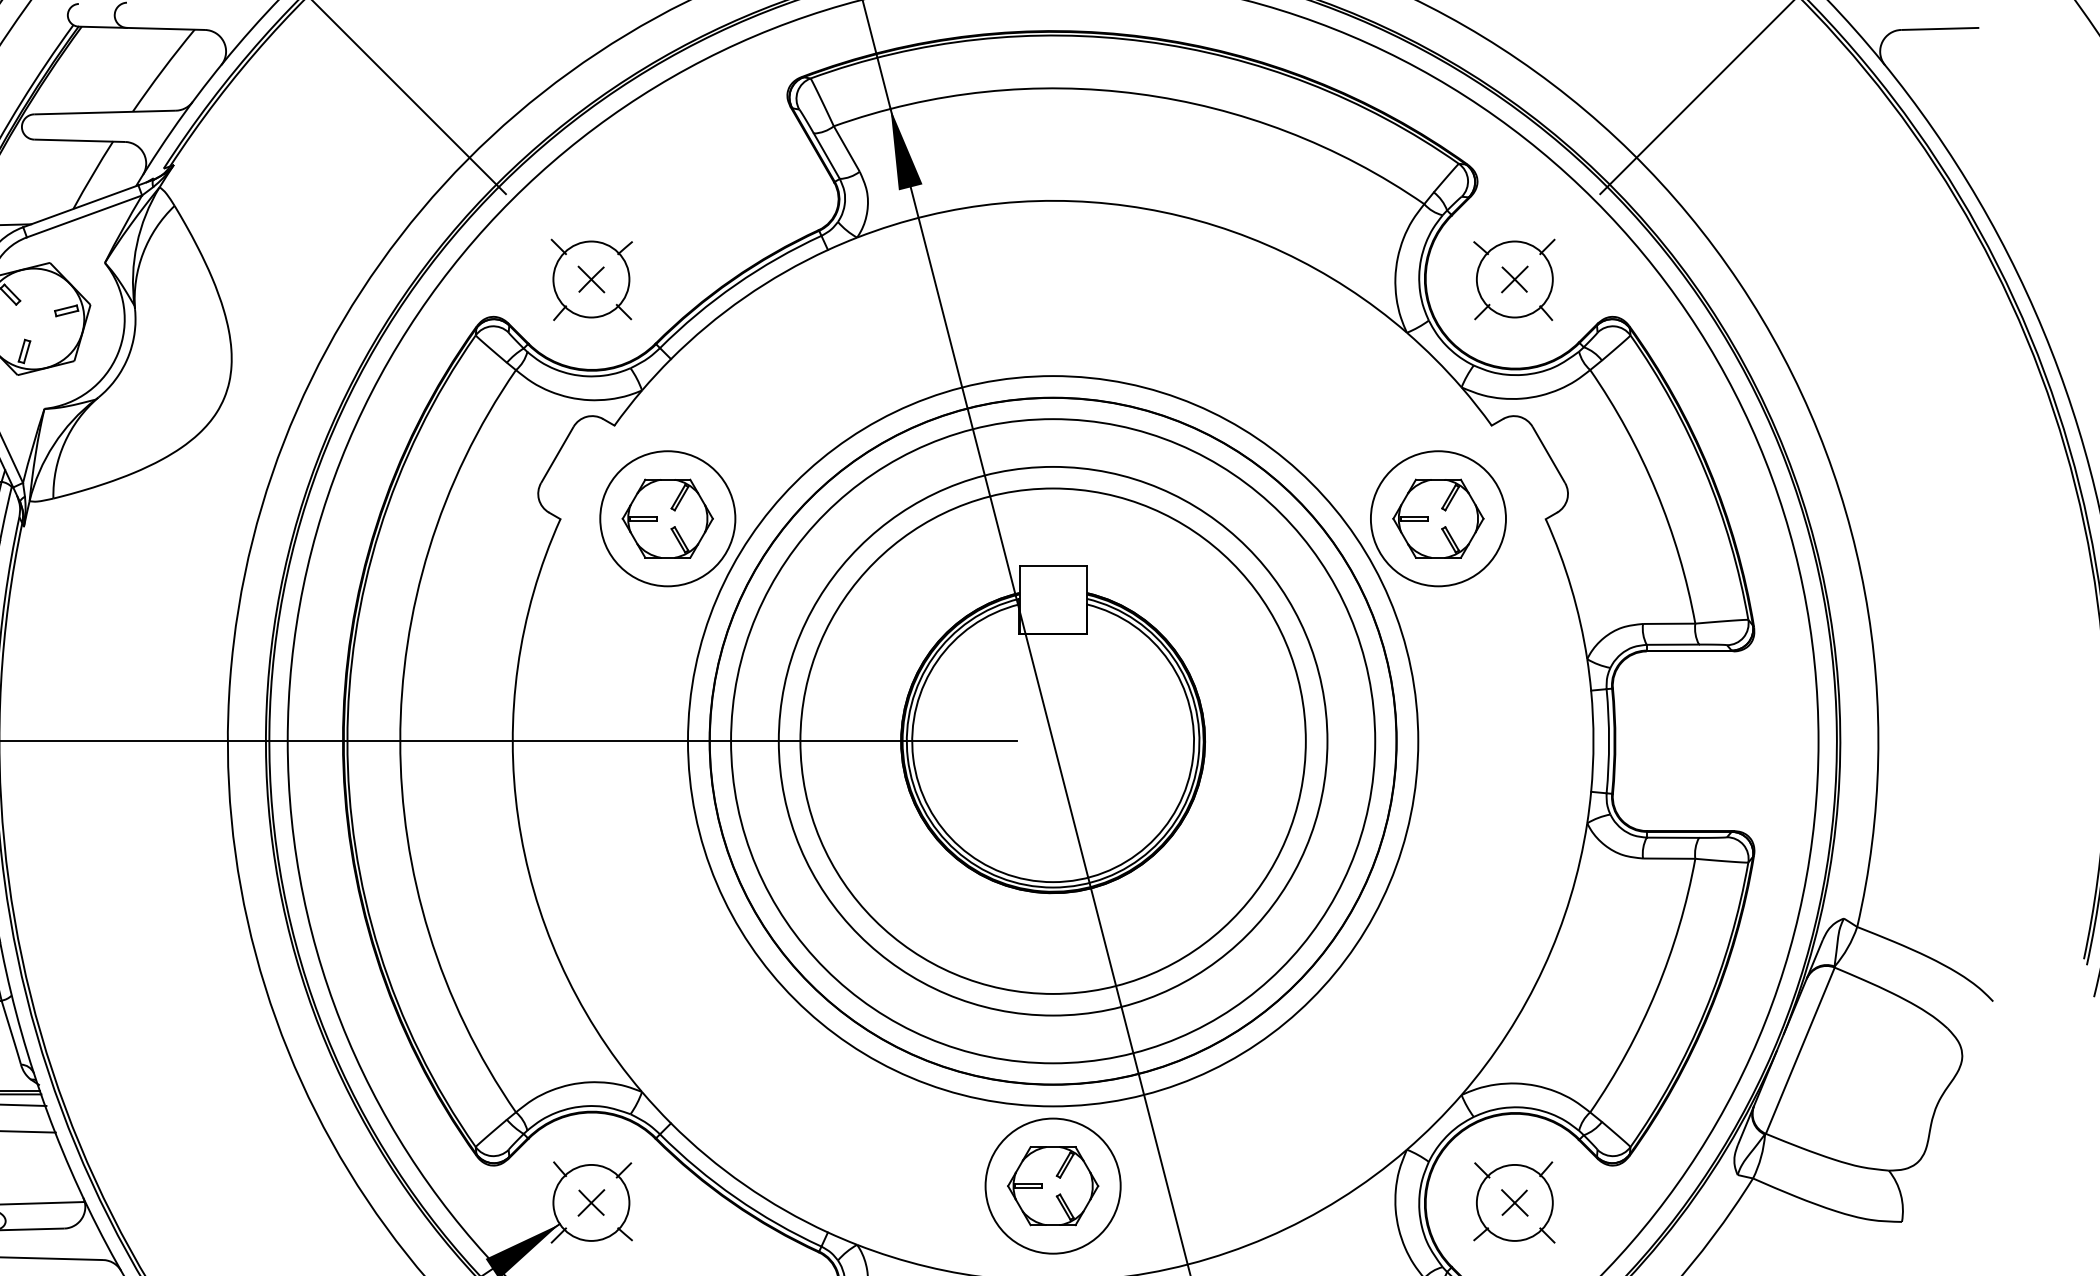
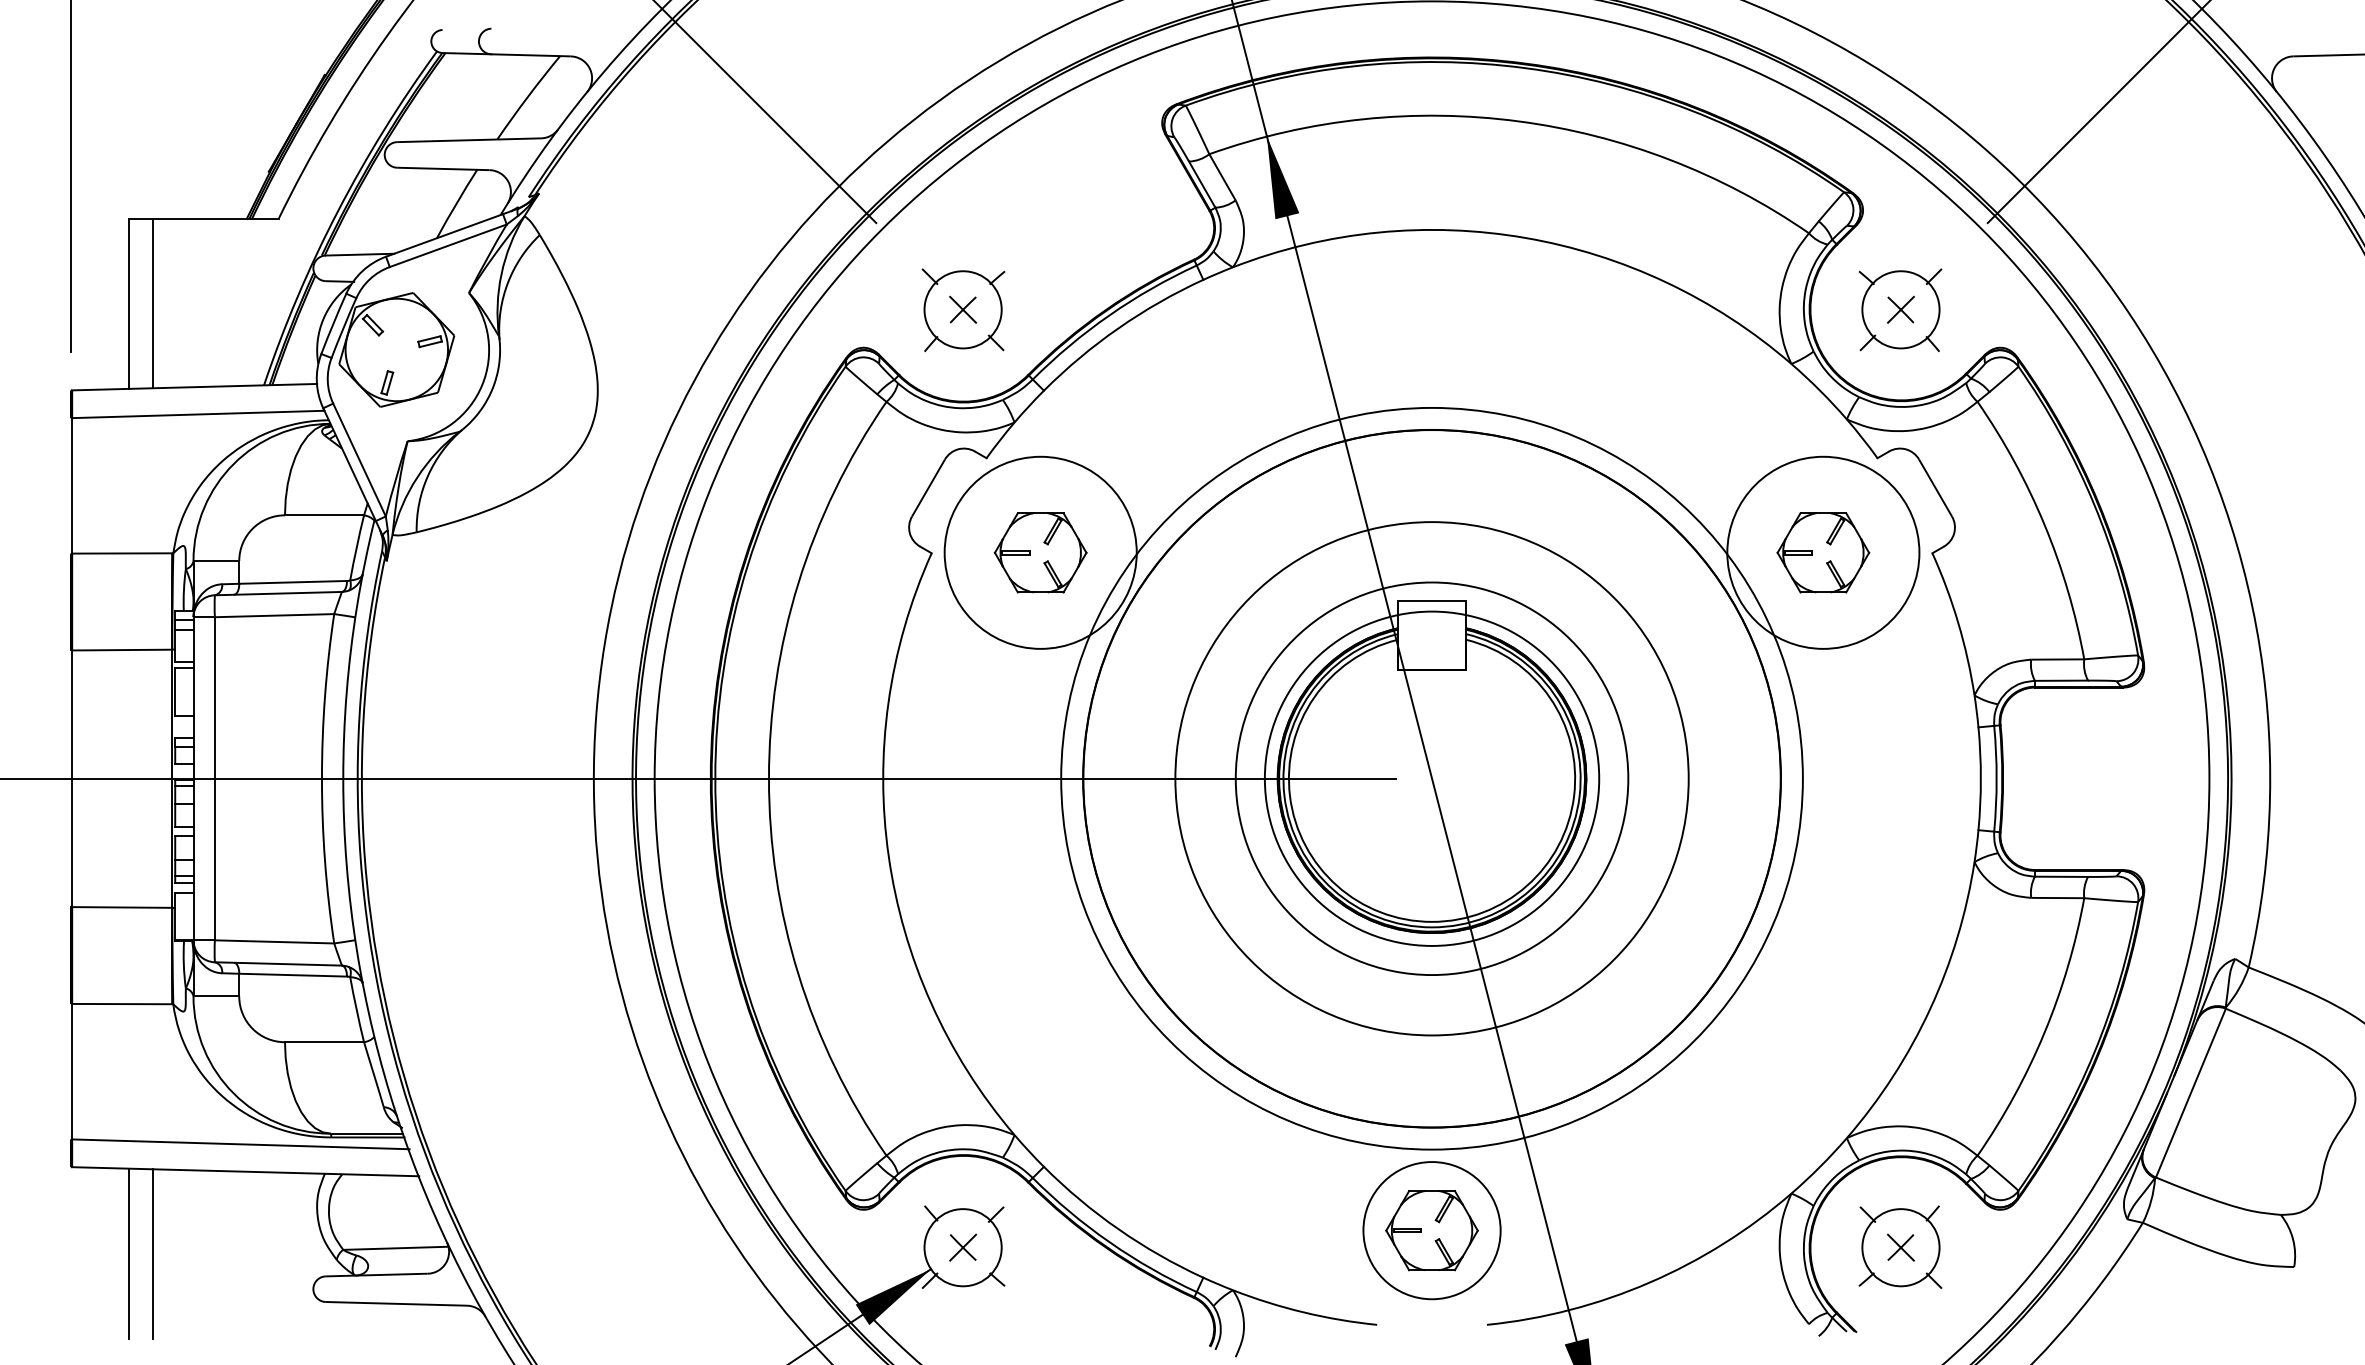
circle: (667, 518) -> (1040, 552), size x1.4
circle: (1437, 518) -> (1822, 552), size x1.4
circle: (1052, 740) -> (1431, 778), size x0.6
circle: (1052, 740) -> (1431, 778), size x0.6

